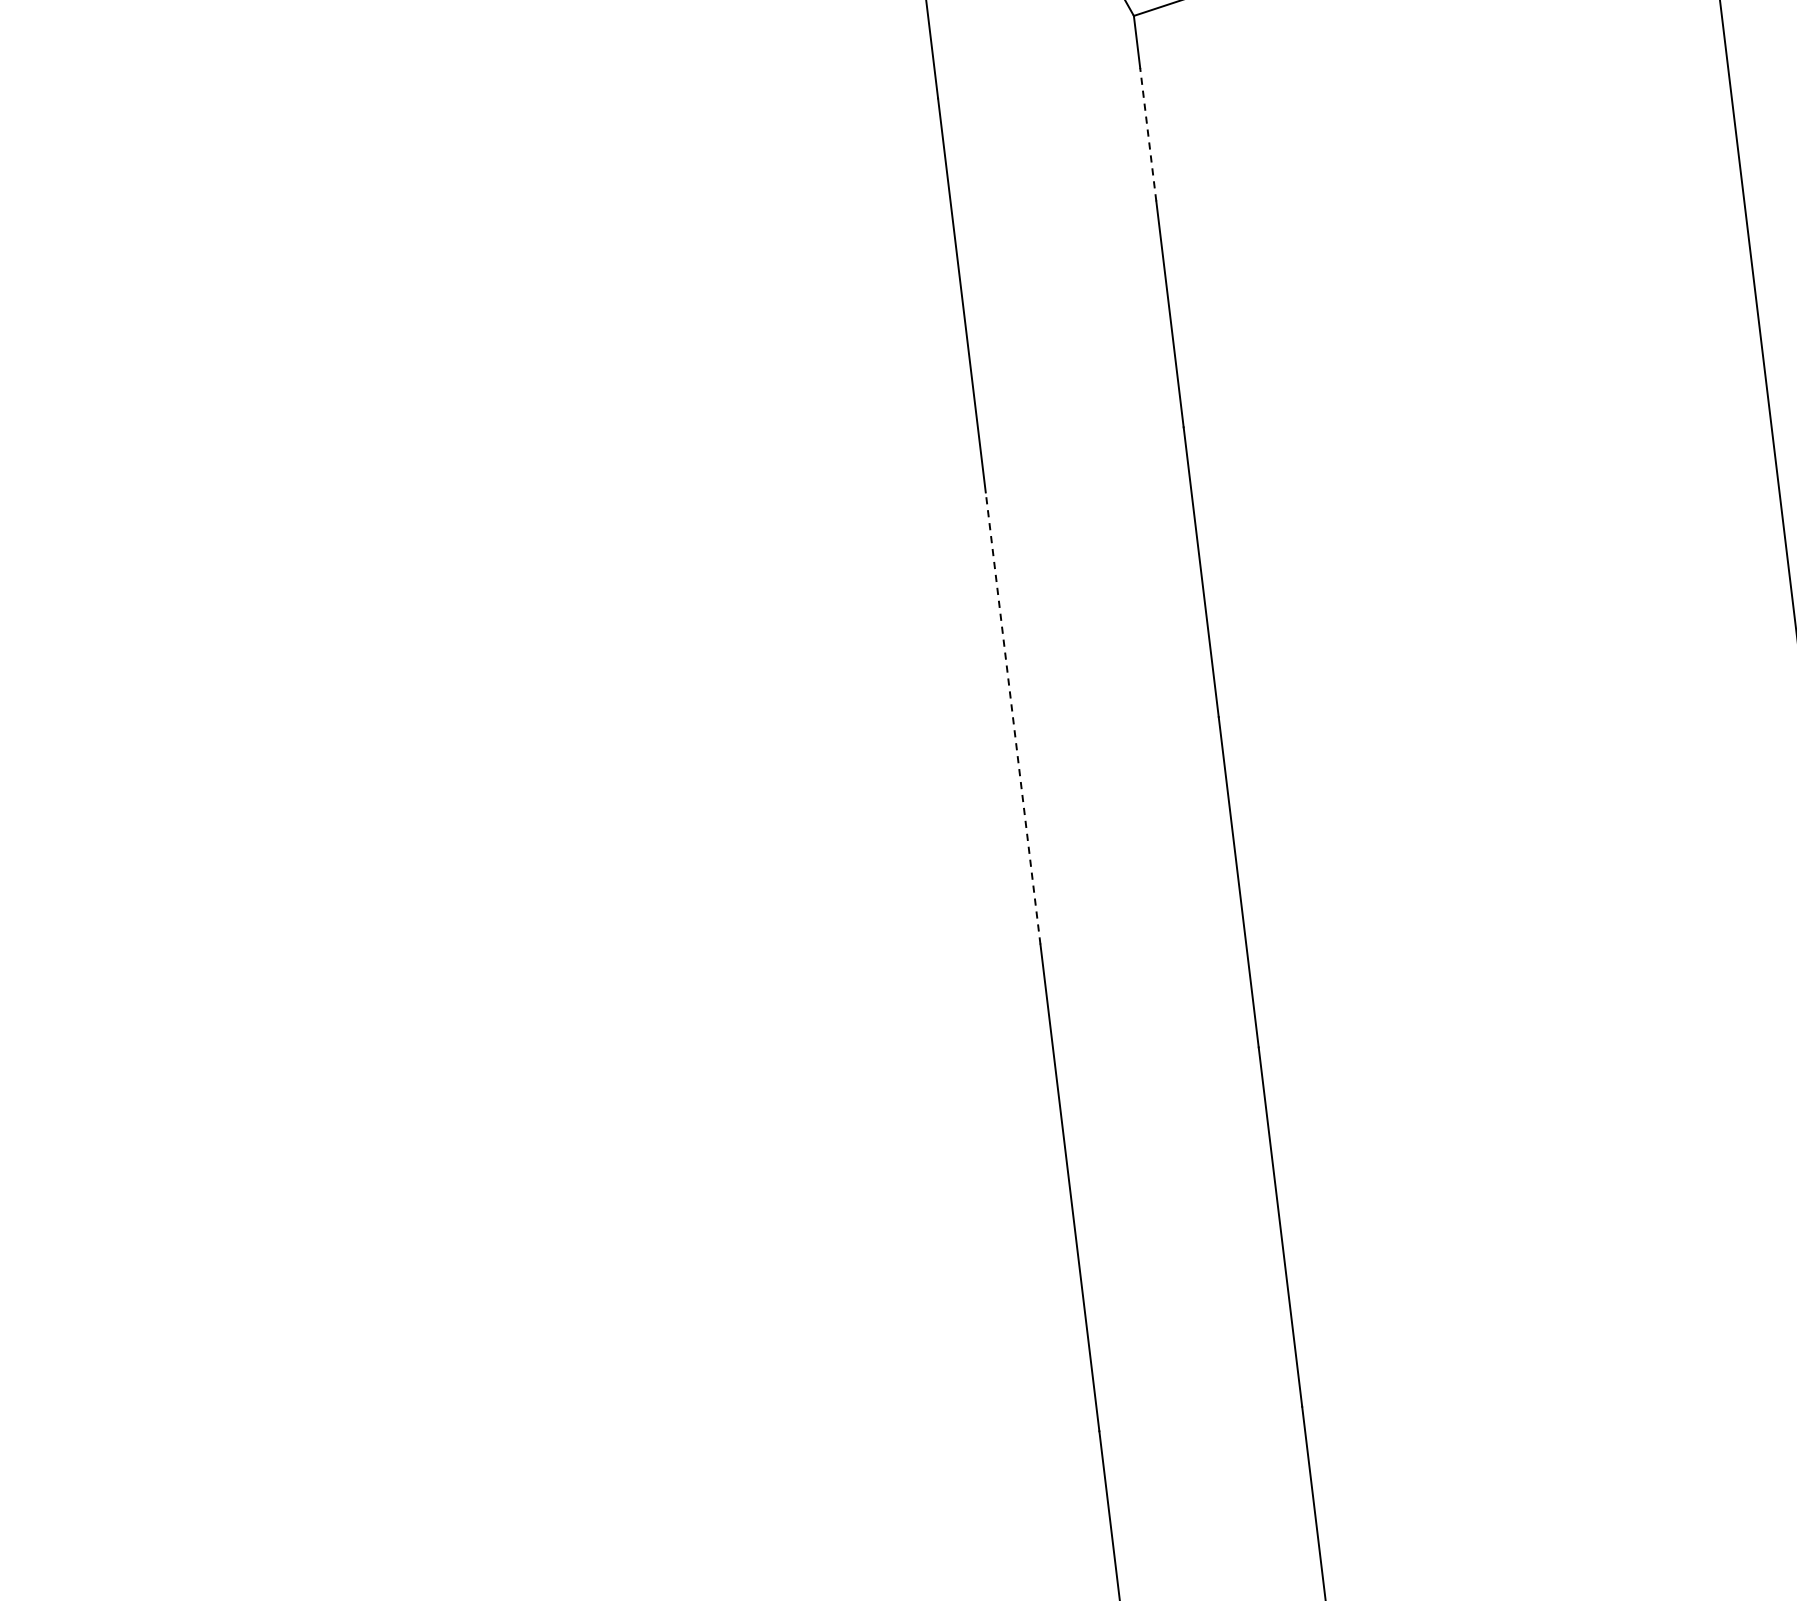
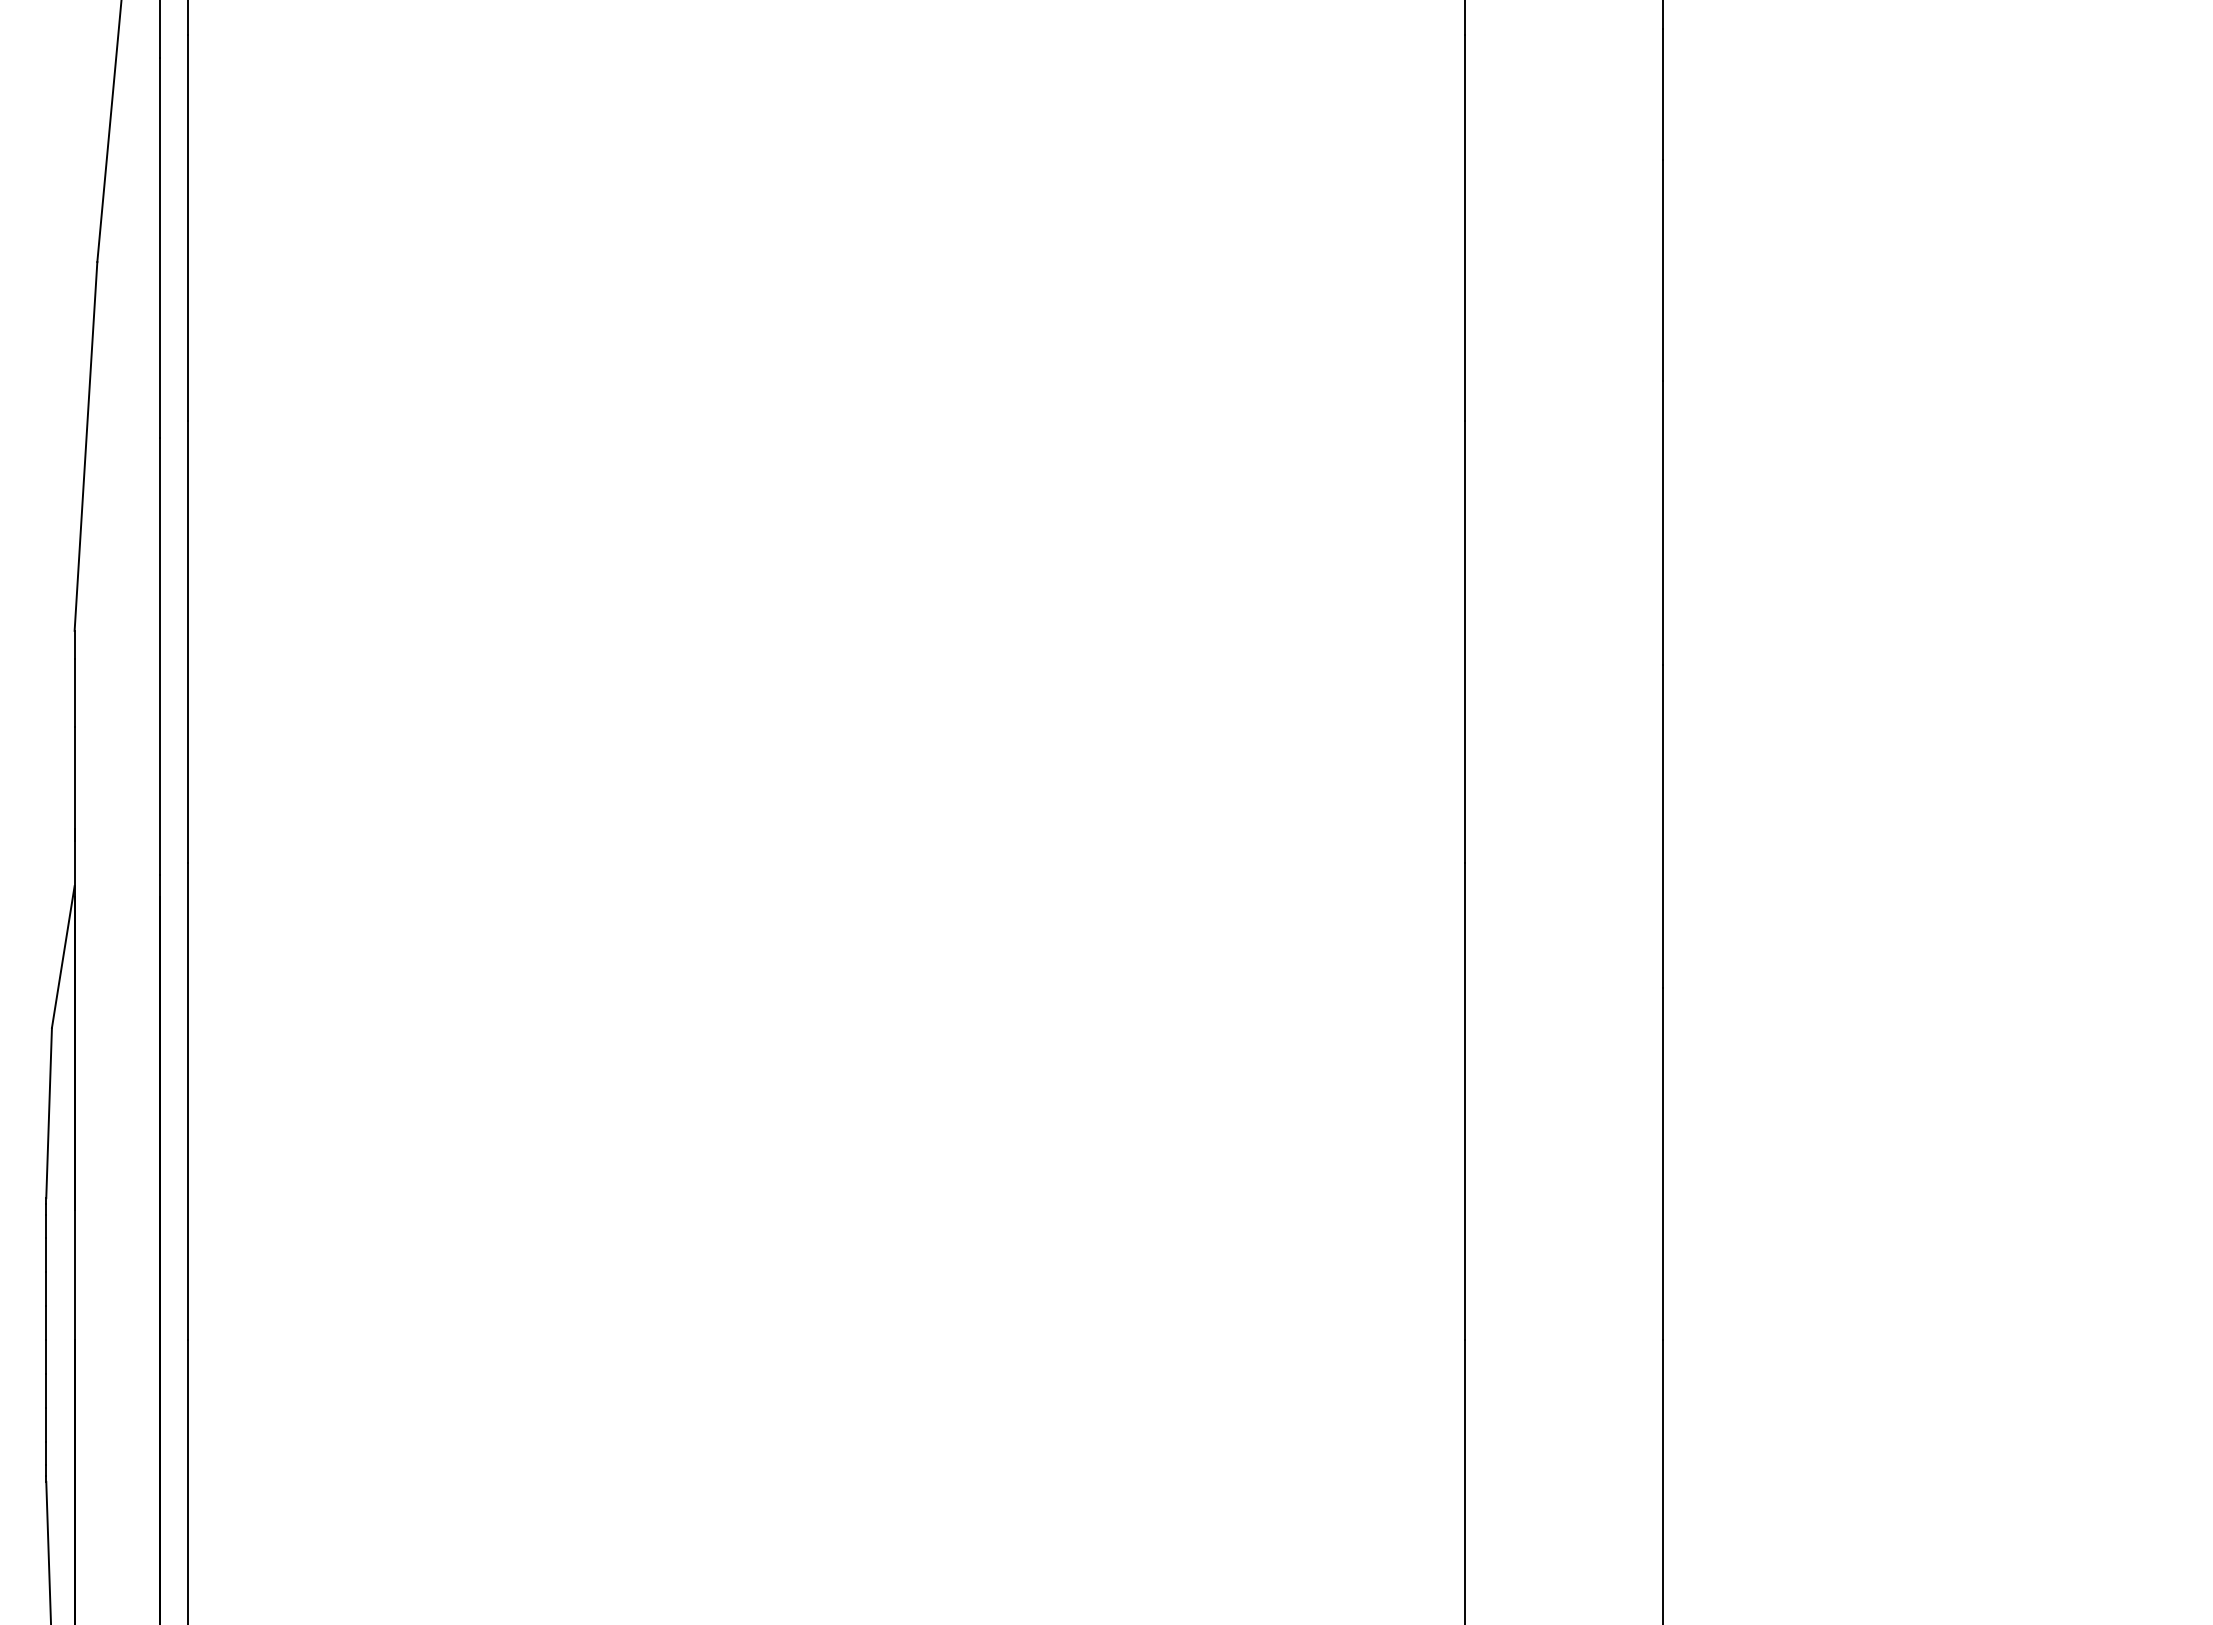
line: (1148, 134) -> (1663, 94), dashed -> solid
line: (1012, 717) -> (1464, 641), dashed -> solid

